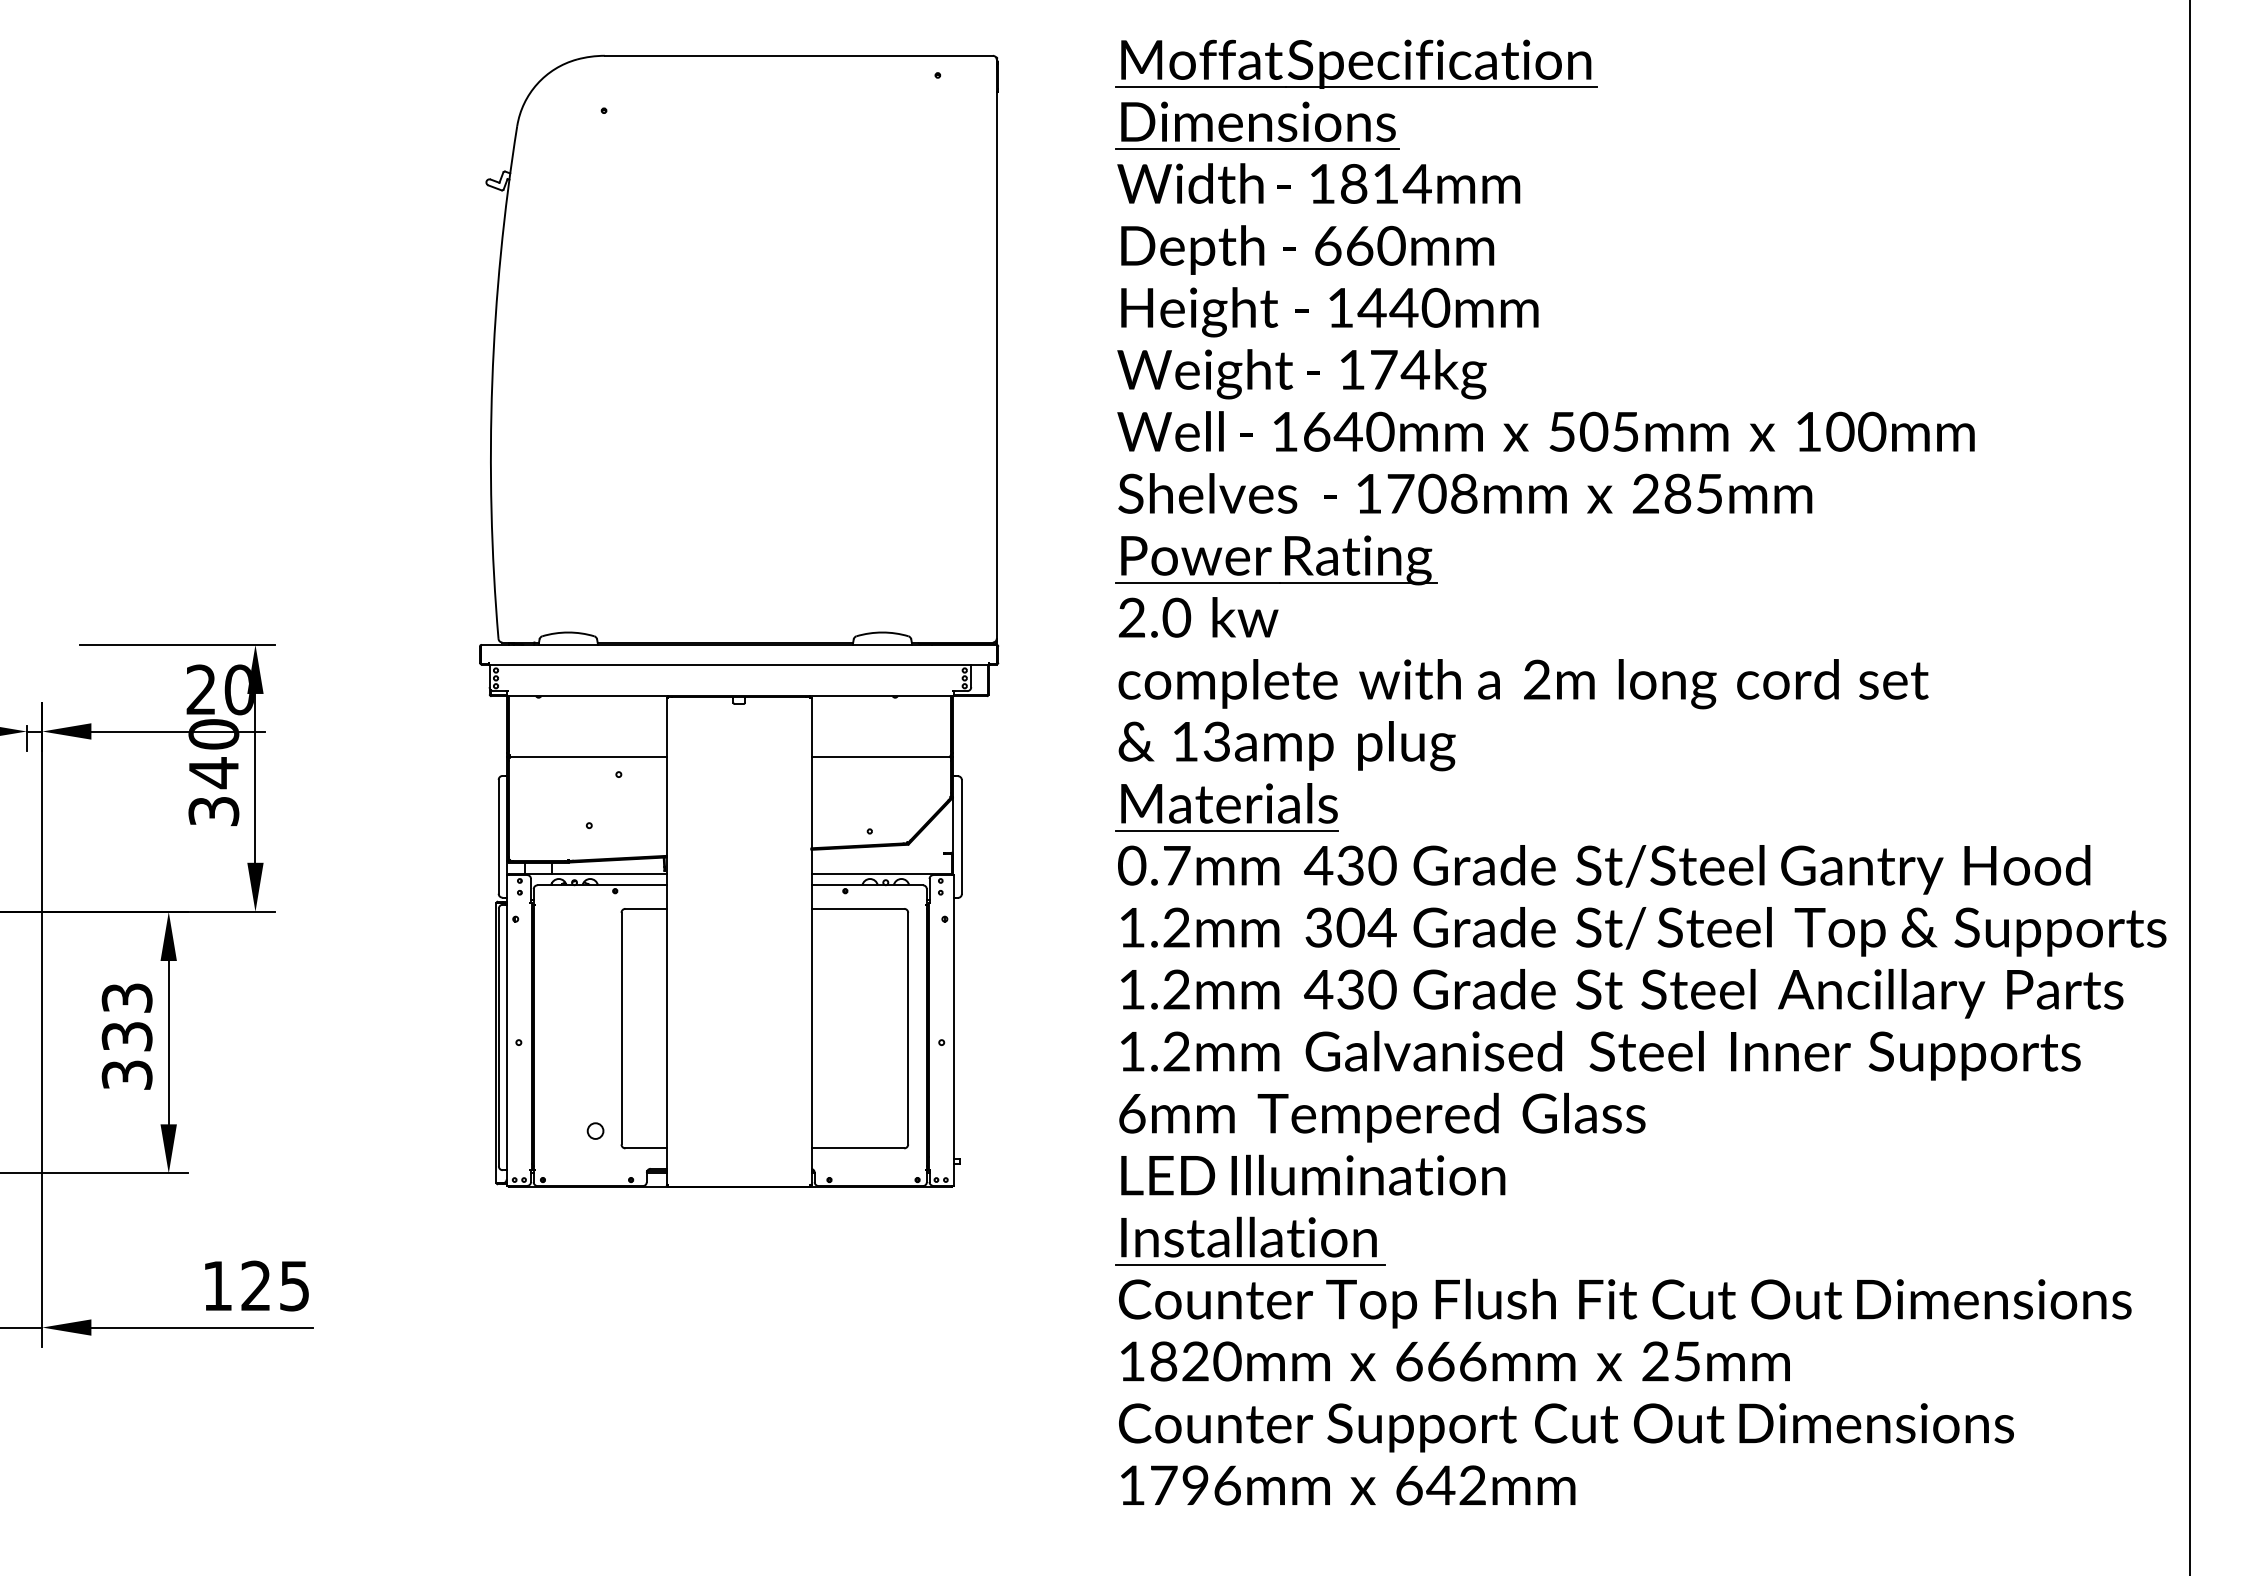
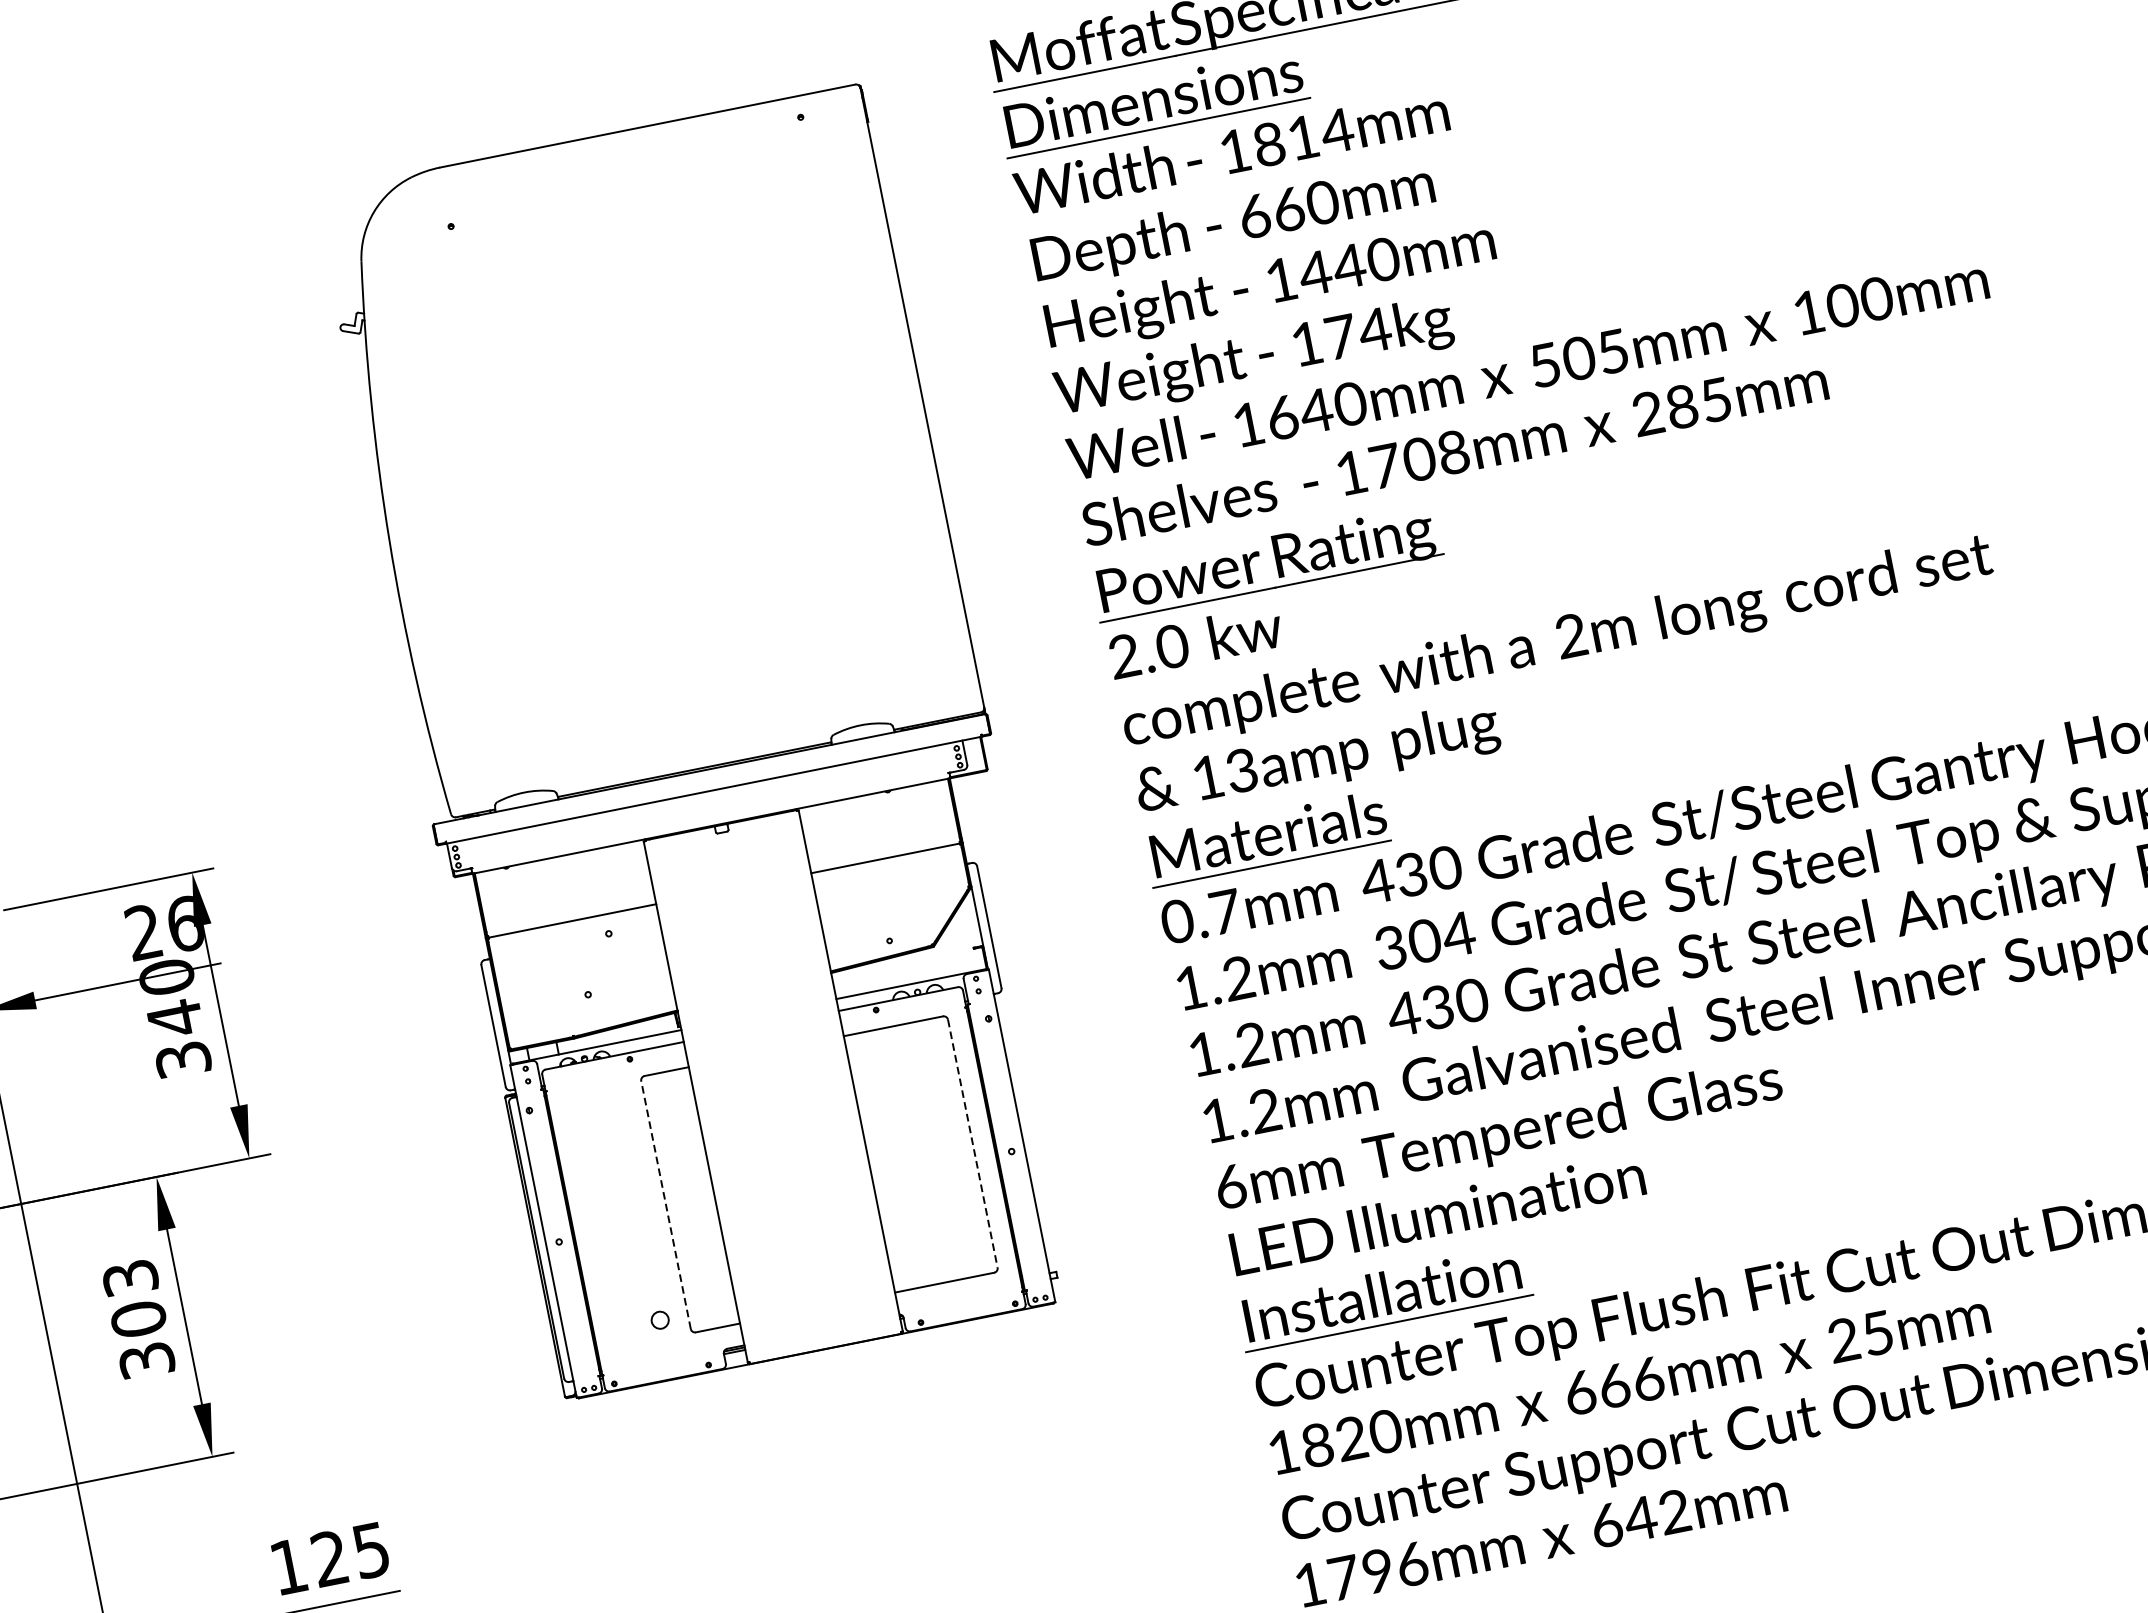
text: (238, 689) -> (183, 924), 20 -> 26
line: (621, 1028) -> (665, 1204), solid -> dashed
line: (908, 1028) -> (973, 1143), solid -> dashed
text: (126, 1036) -> (137, 1319), 333 -> 303

